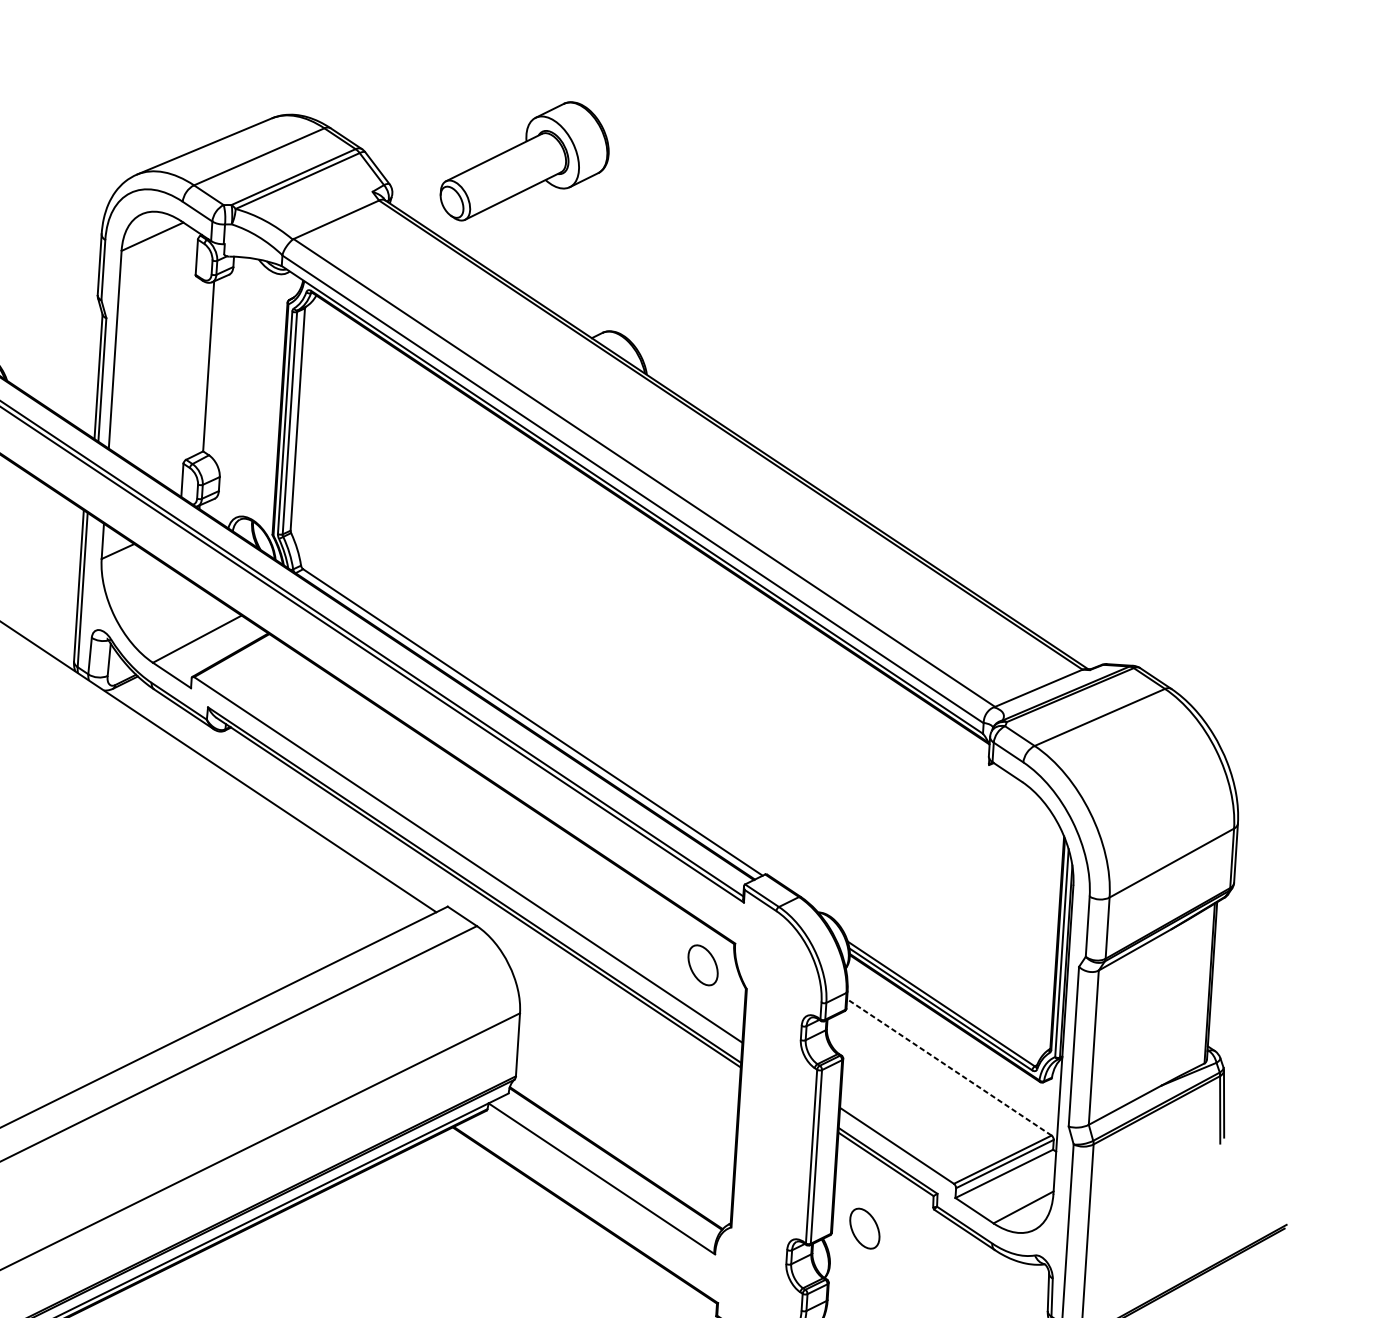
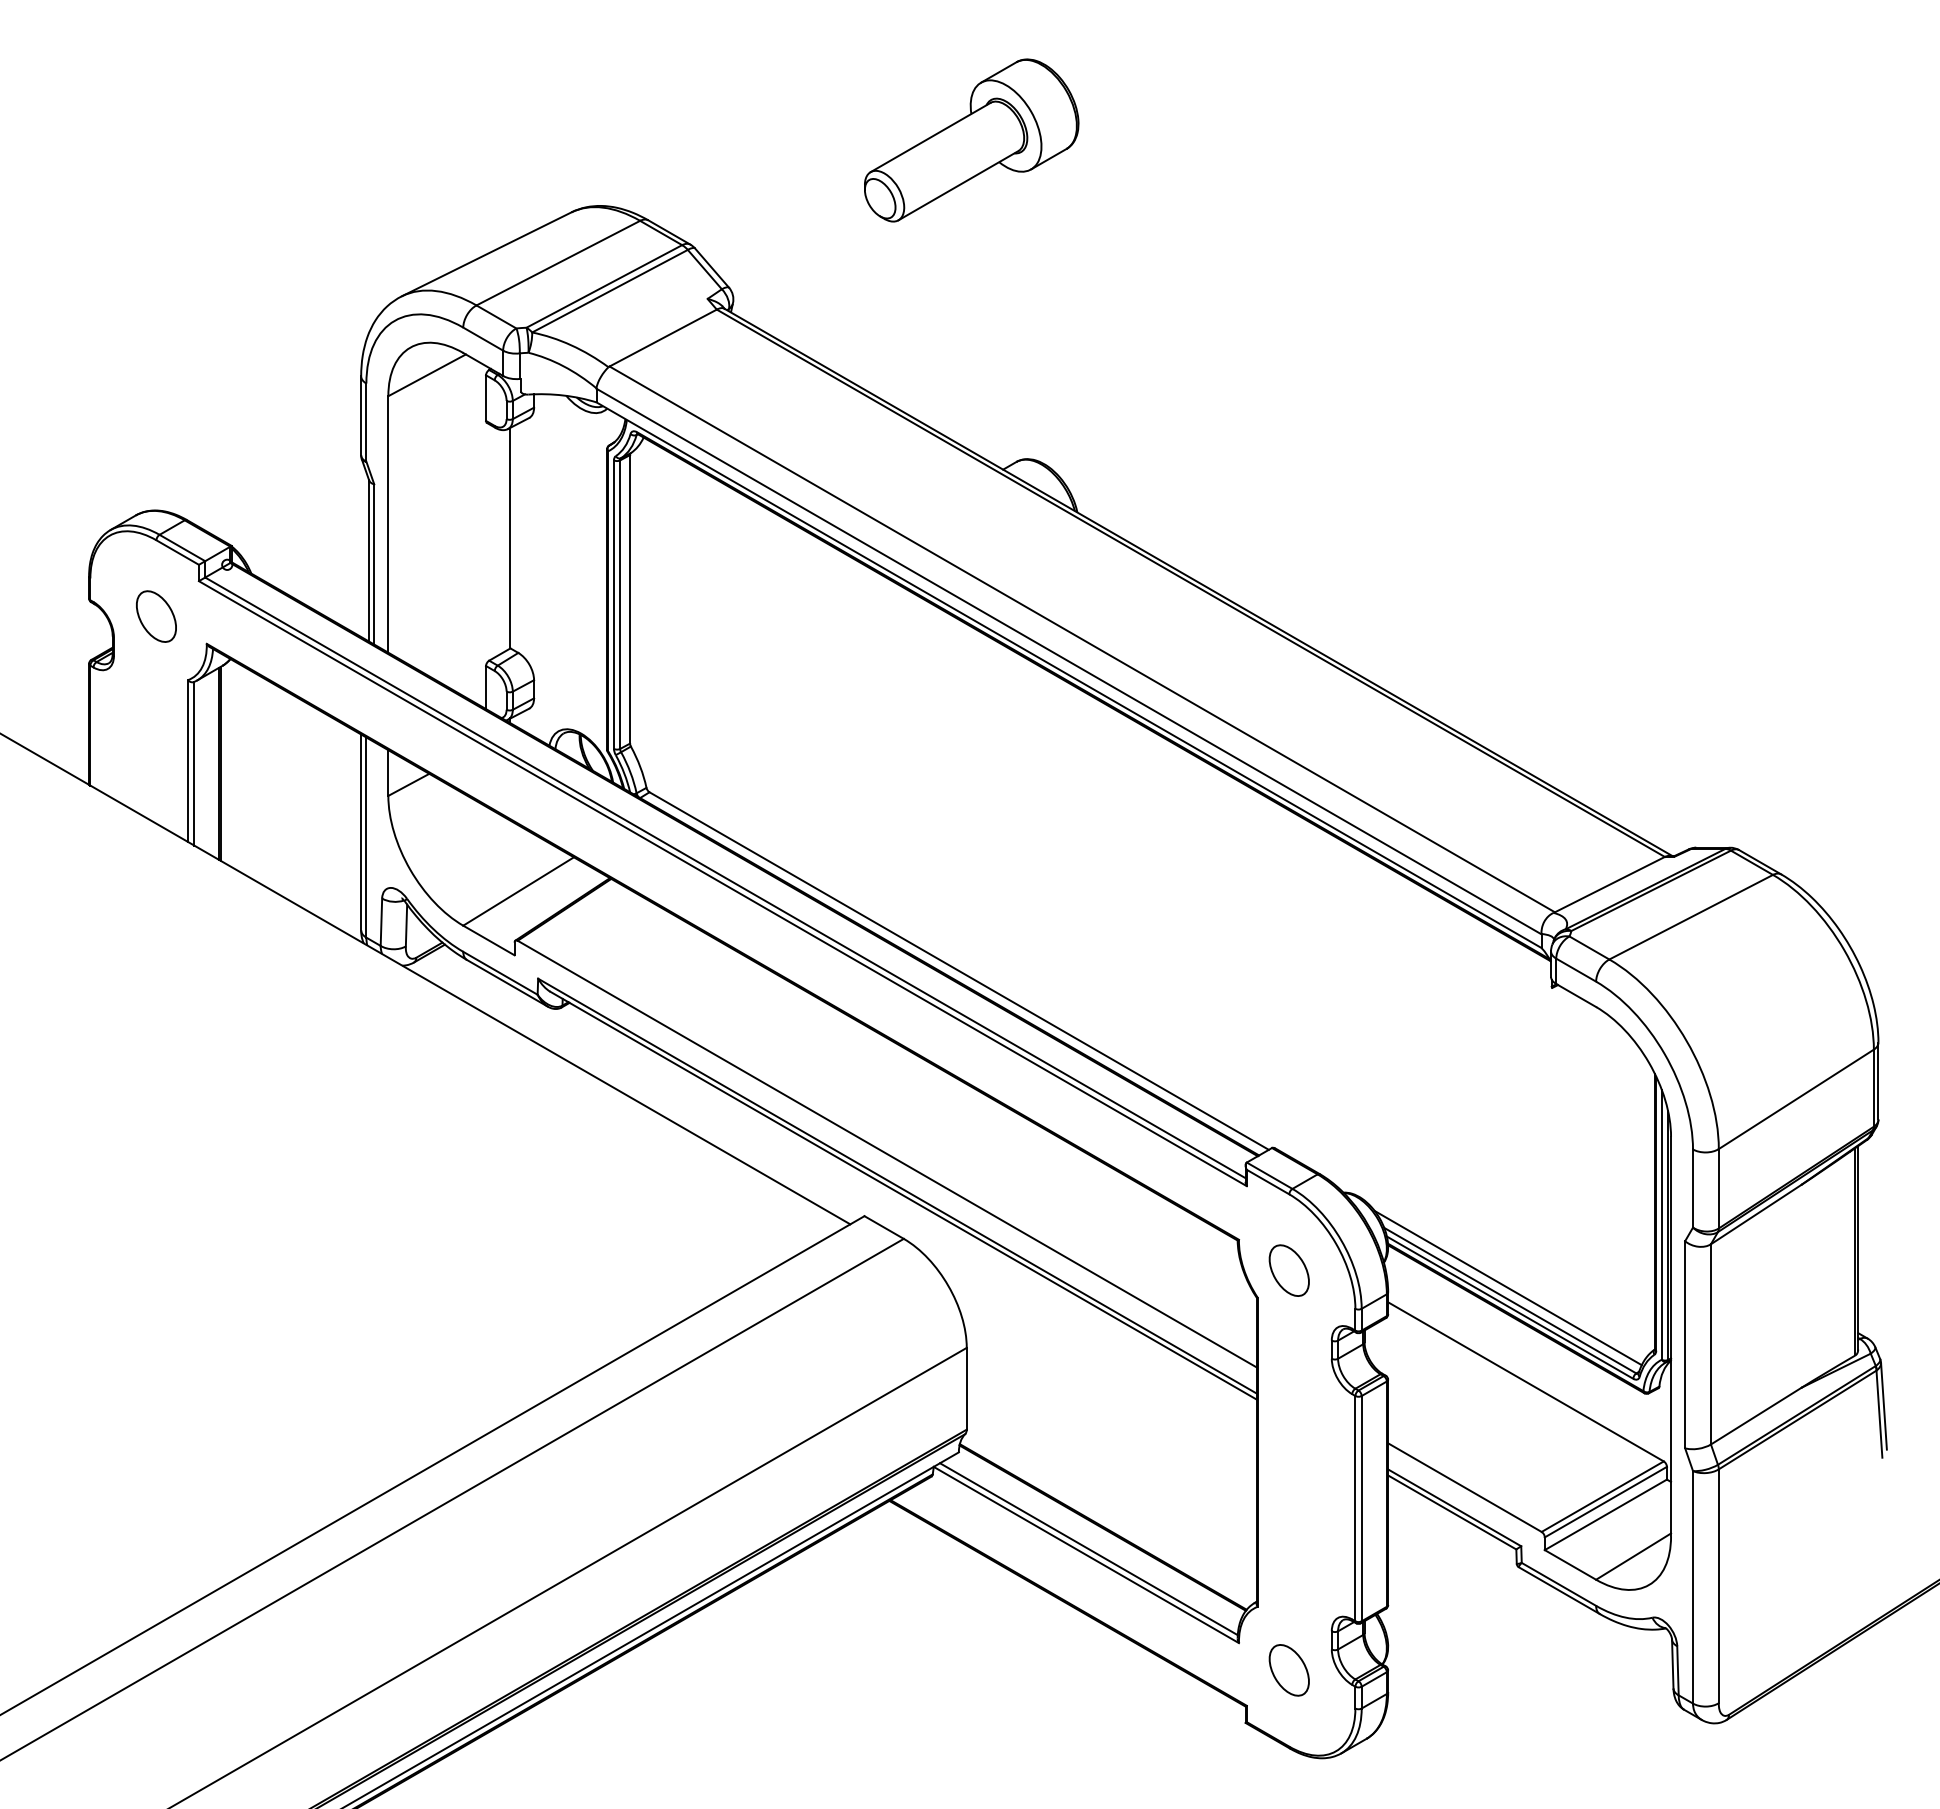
part: (525, 161) -> (971, 140), moved
part: (702, 965) -> (1288, 1270), moved
line: (939, 993) -> (1507, 1287), added
line: (949, 1067) -> (1525, 1381), dashed -> solid
line: (603, 1174) -> (1088, 1549), added
part: (864, 1228) -> (1288, 1670), moved

